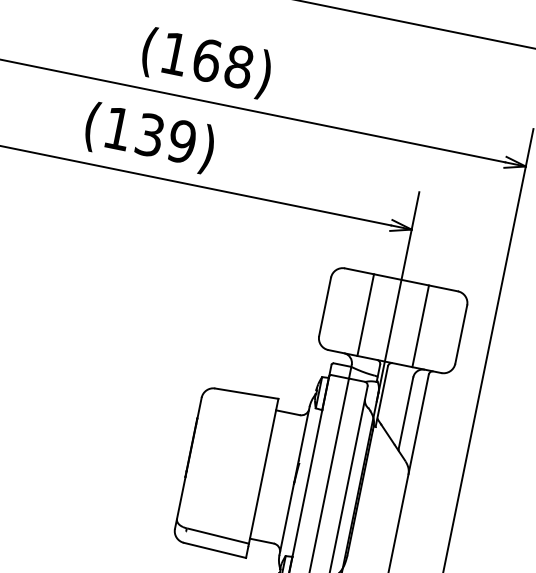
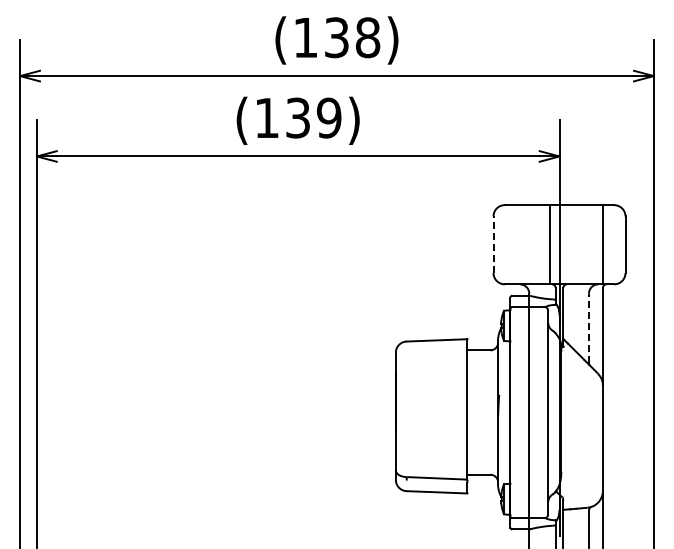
text: (206, 60) -> (336, 37), (168) -> (138)
line: (325, 306) -> (493, 244), solid -> dashed
line: (365, 314) -> (549, 244), moved
line: (421, 326) -> (603, 244), moved
line: (405, 413) -> (588, 328), solid -> dashed

